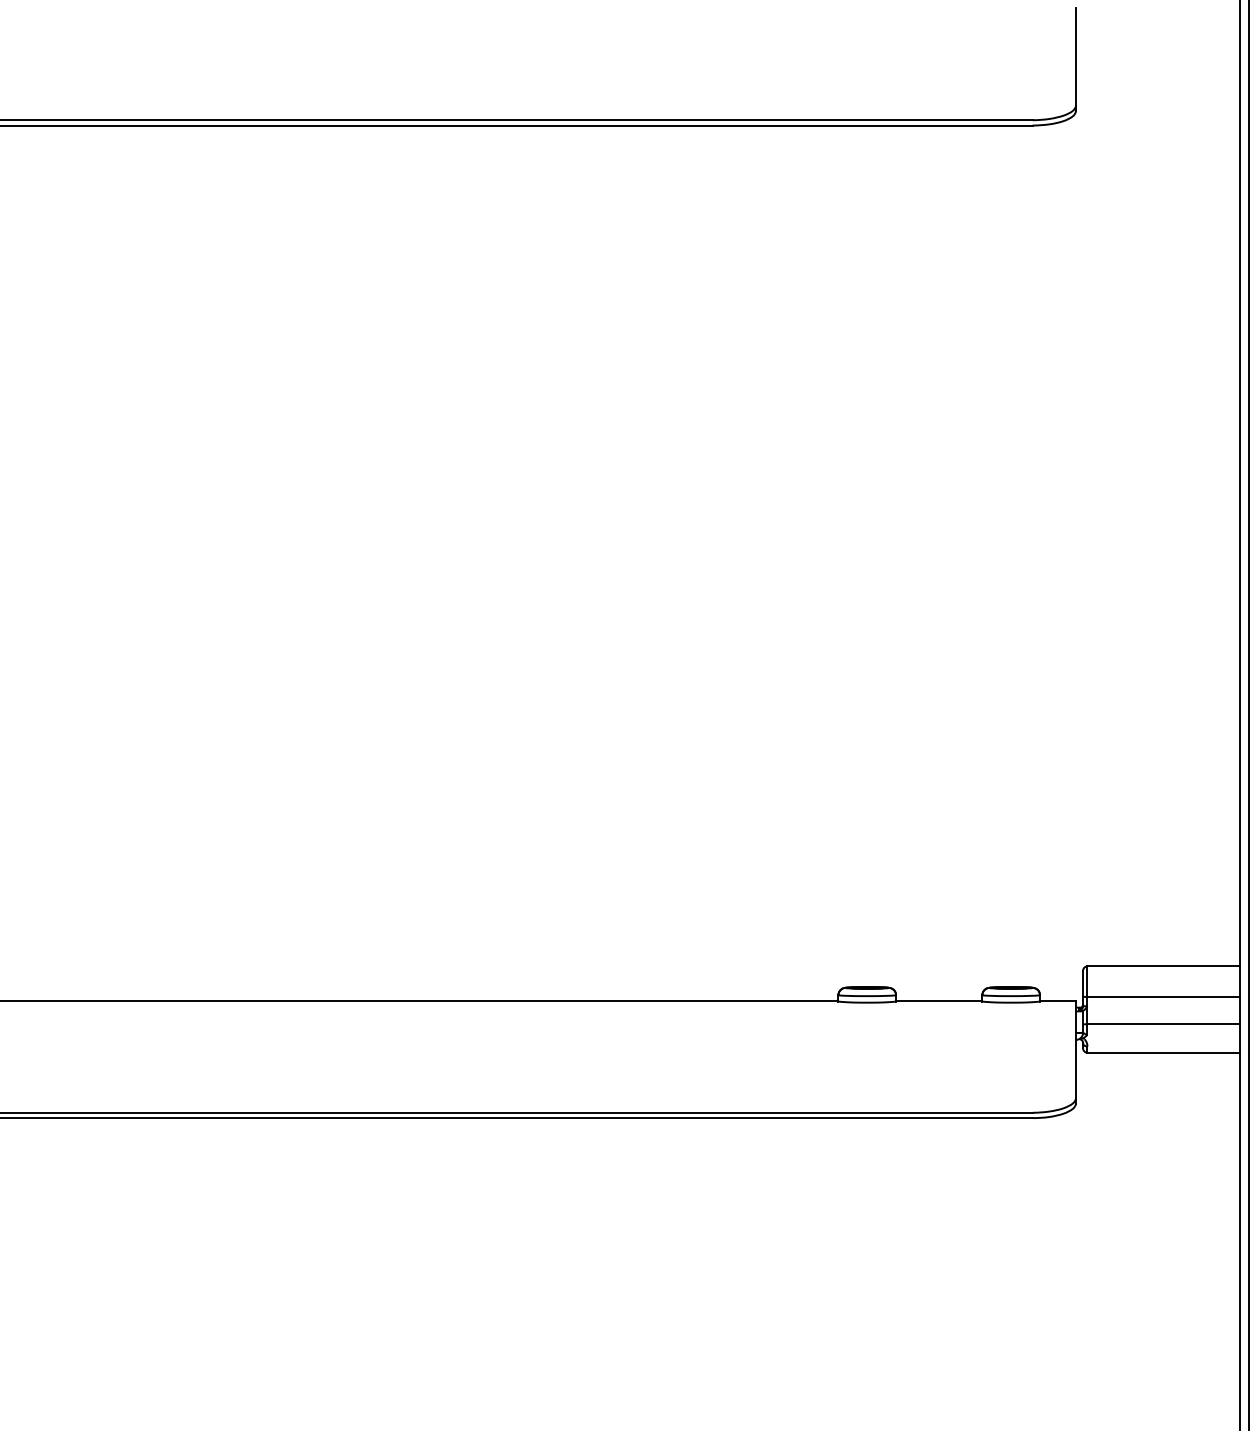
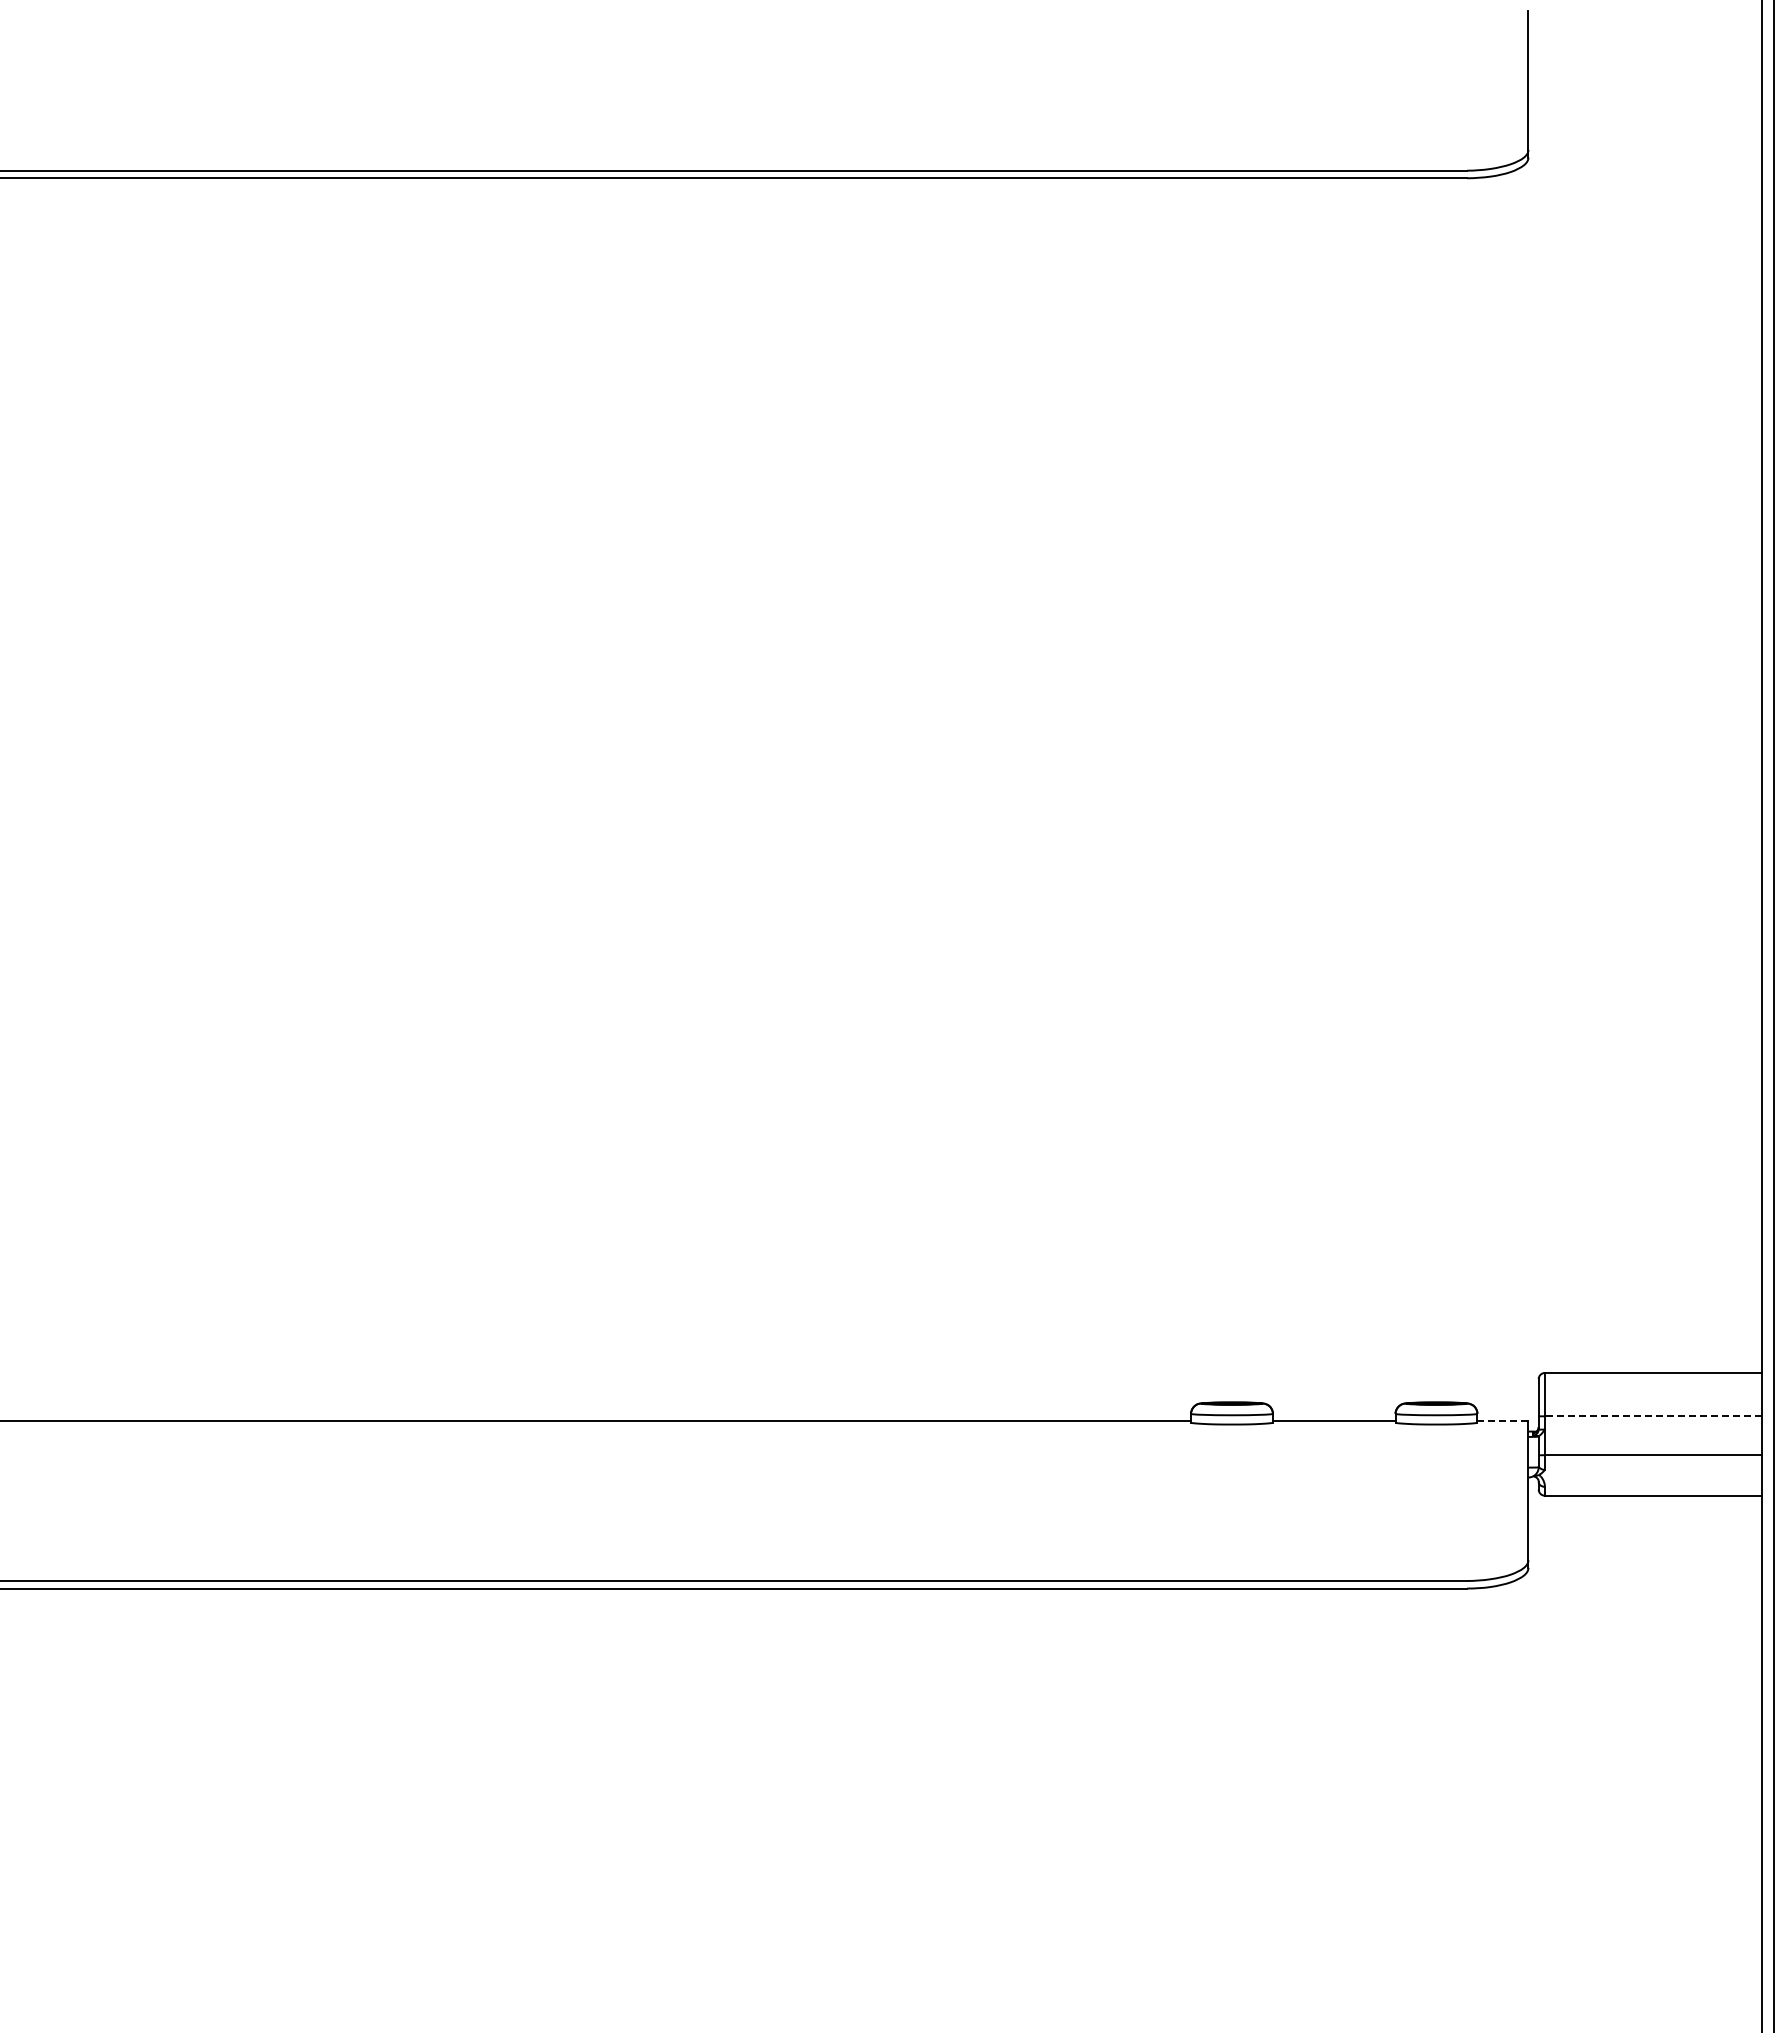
line: (1163, 997) -> (1652, 1416), solid -> dashed
line: (1057, 1000) -> (1502, 1421), solid -> dashed

